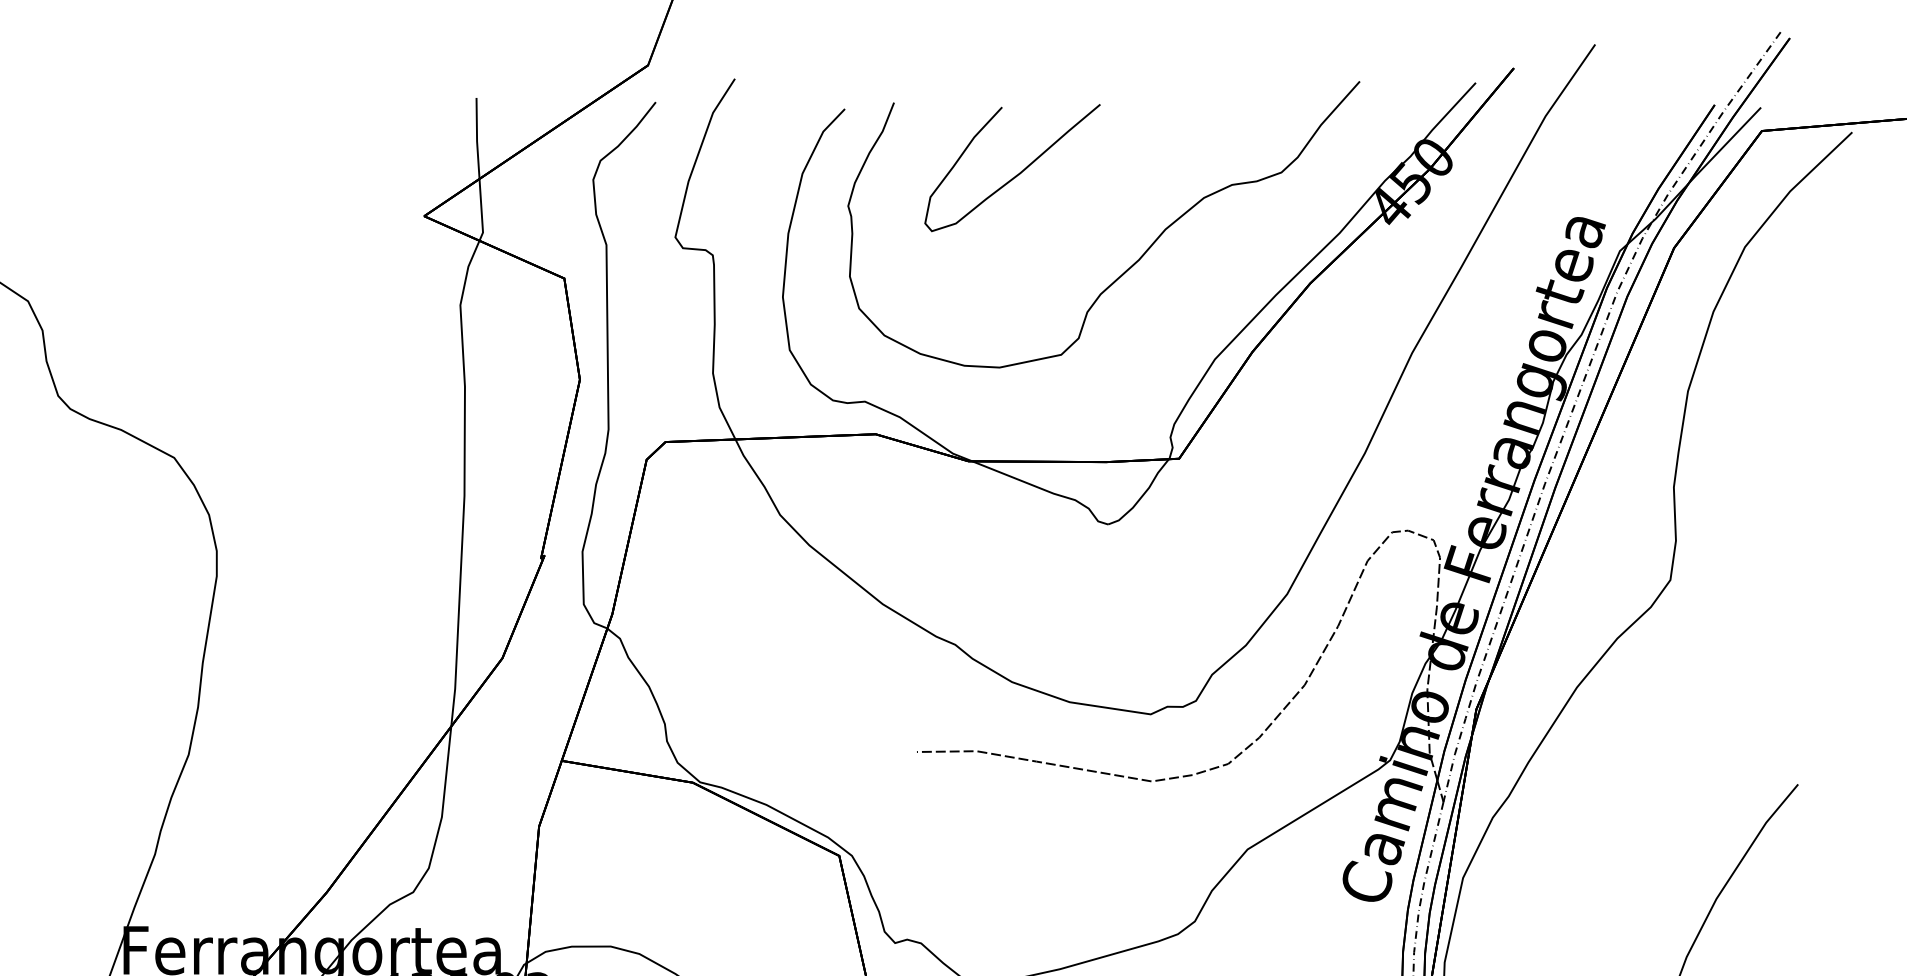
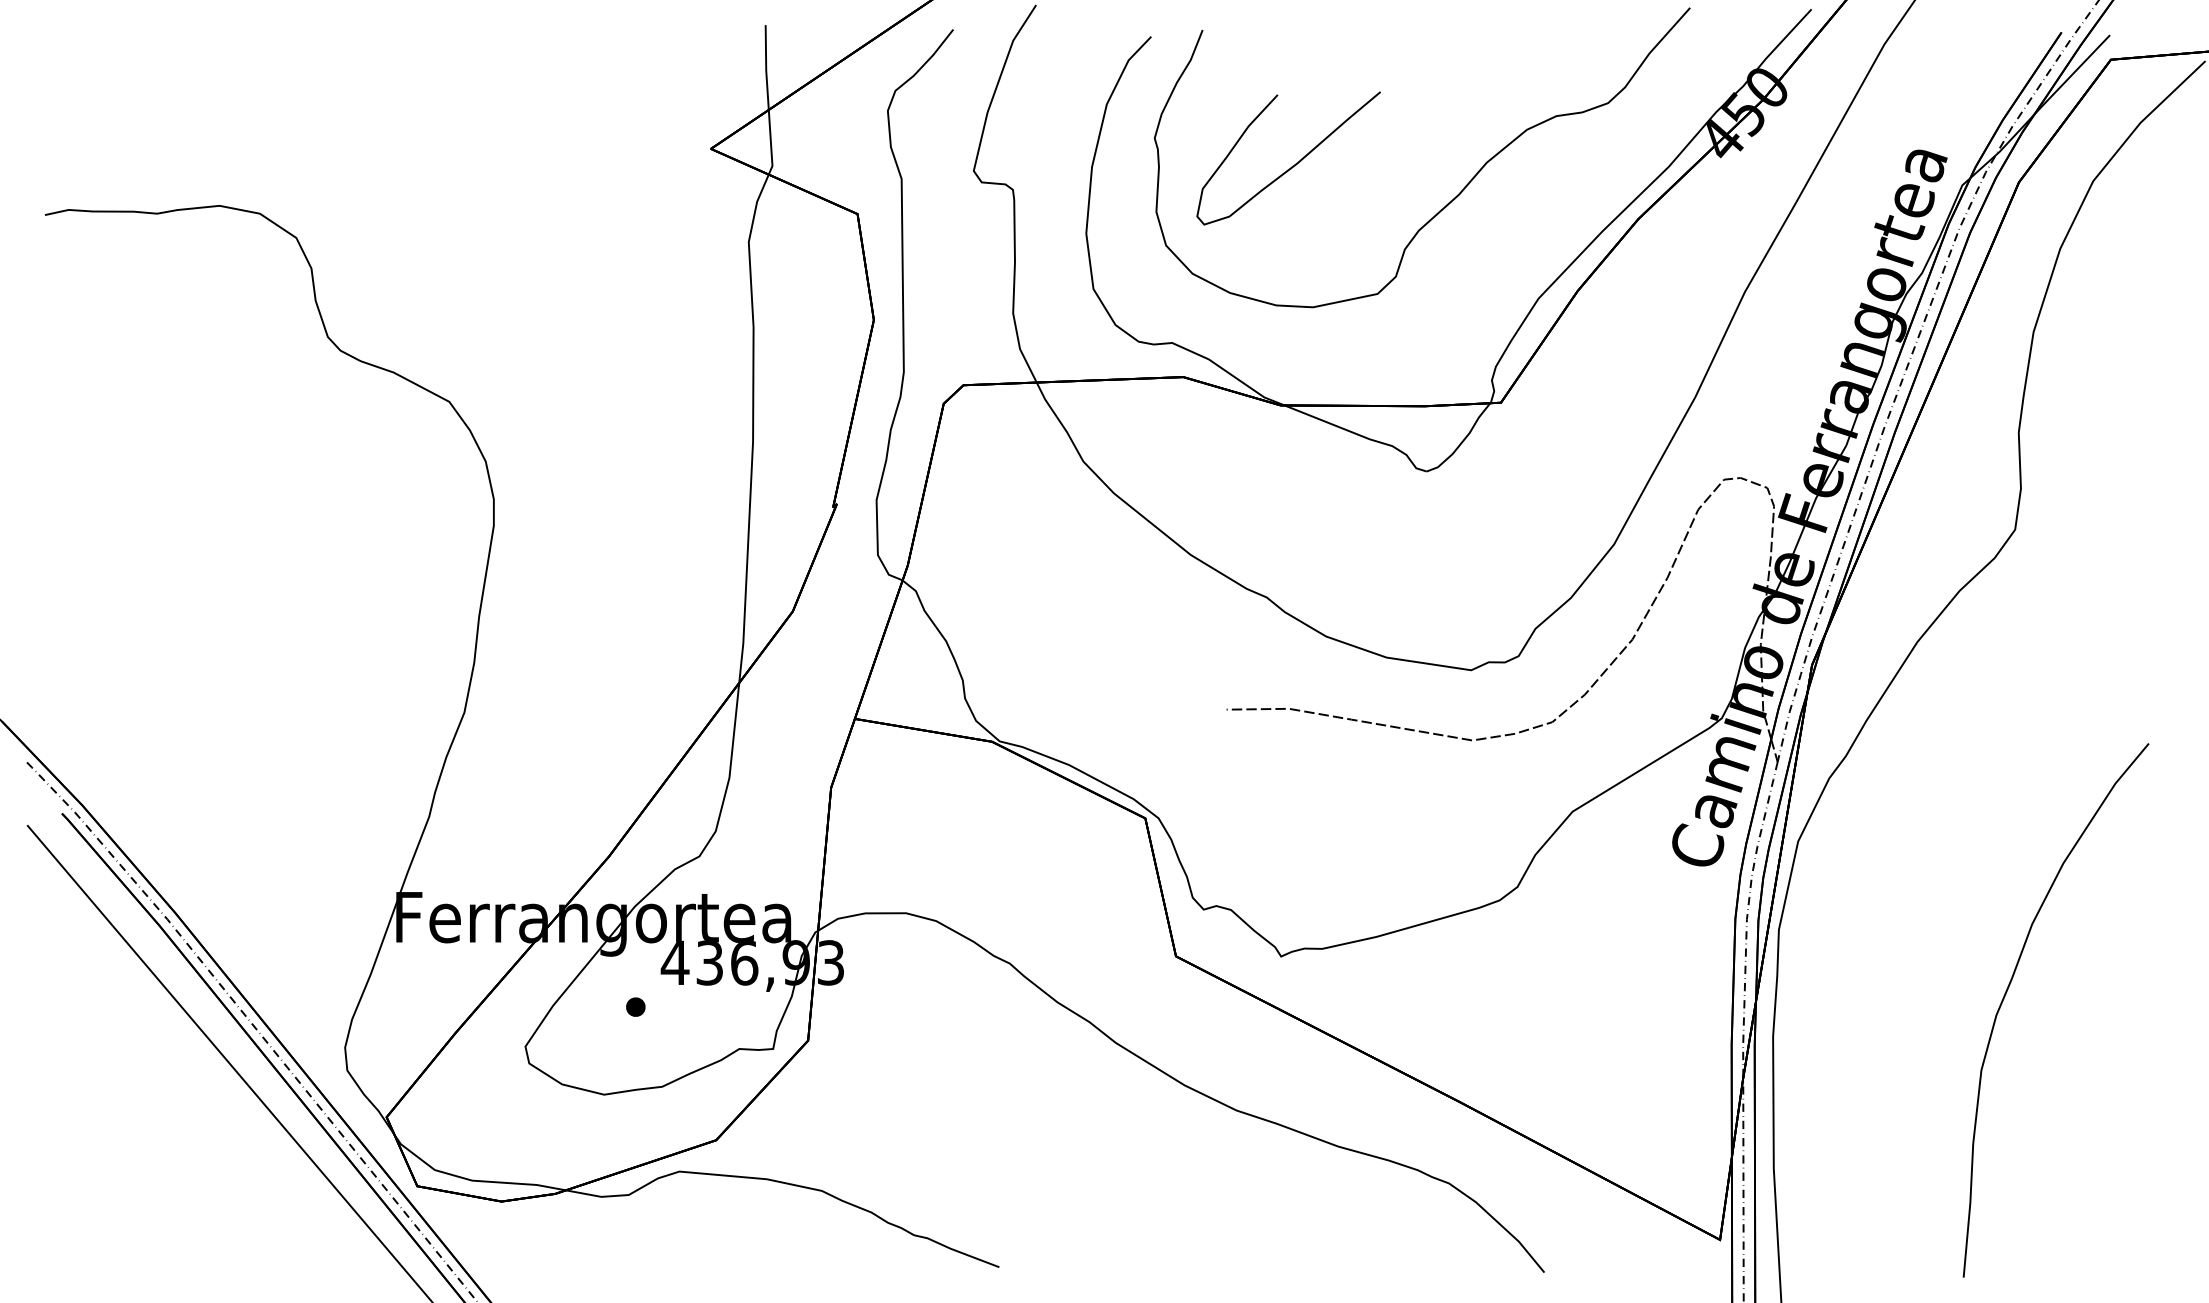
curve: (1018, 173) -> (1294, 164), moved

